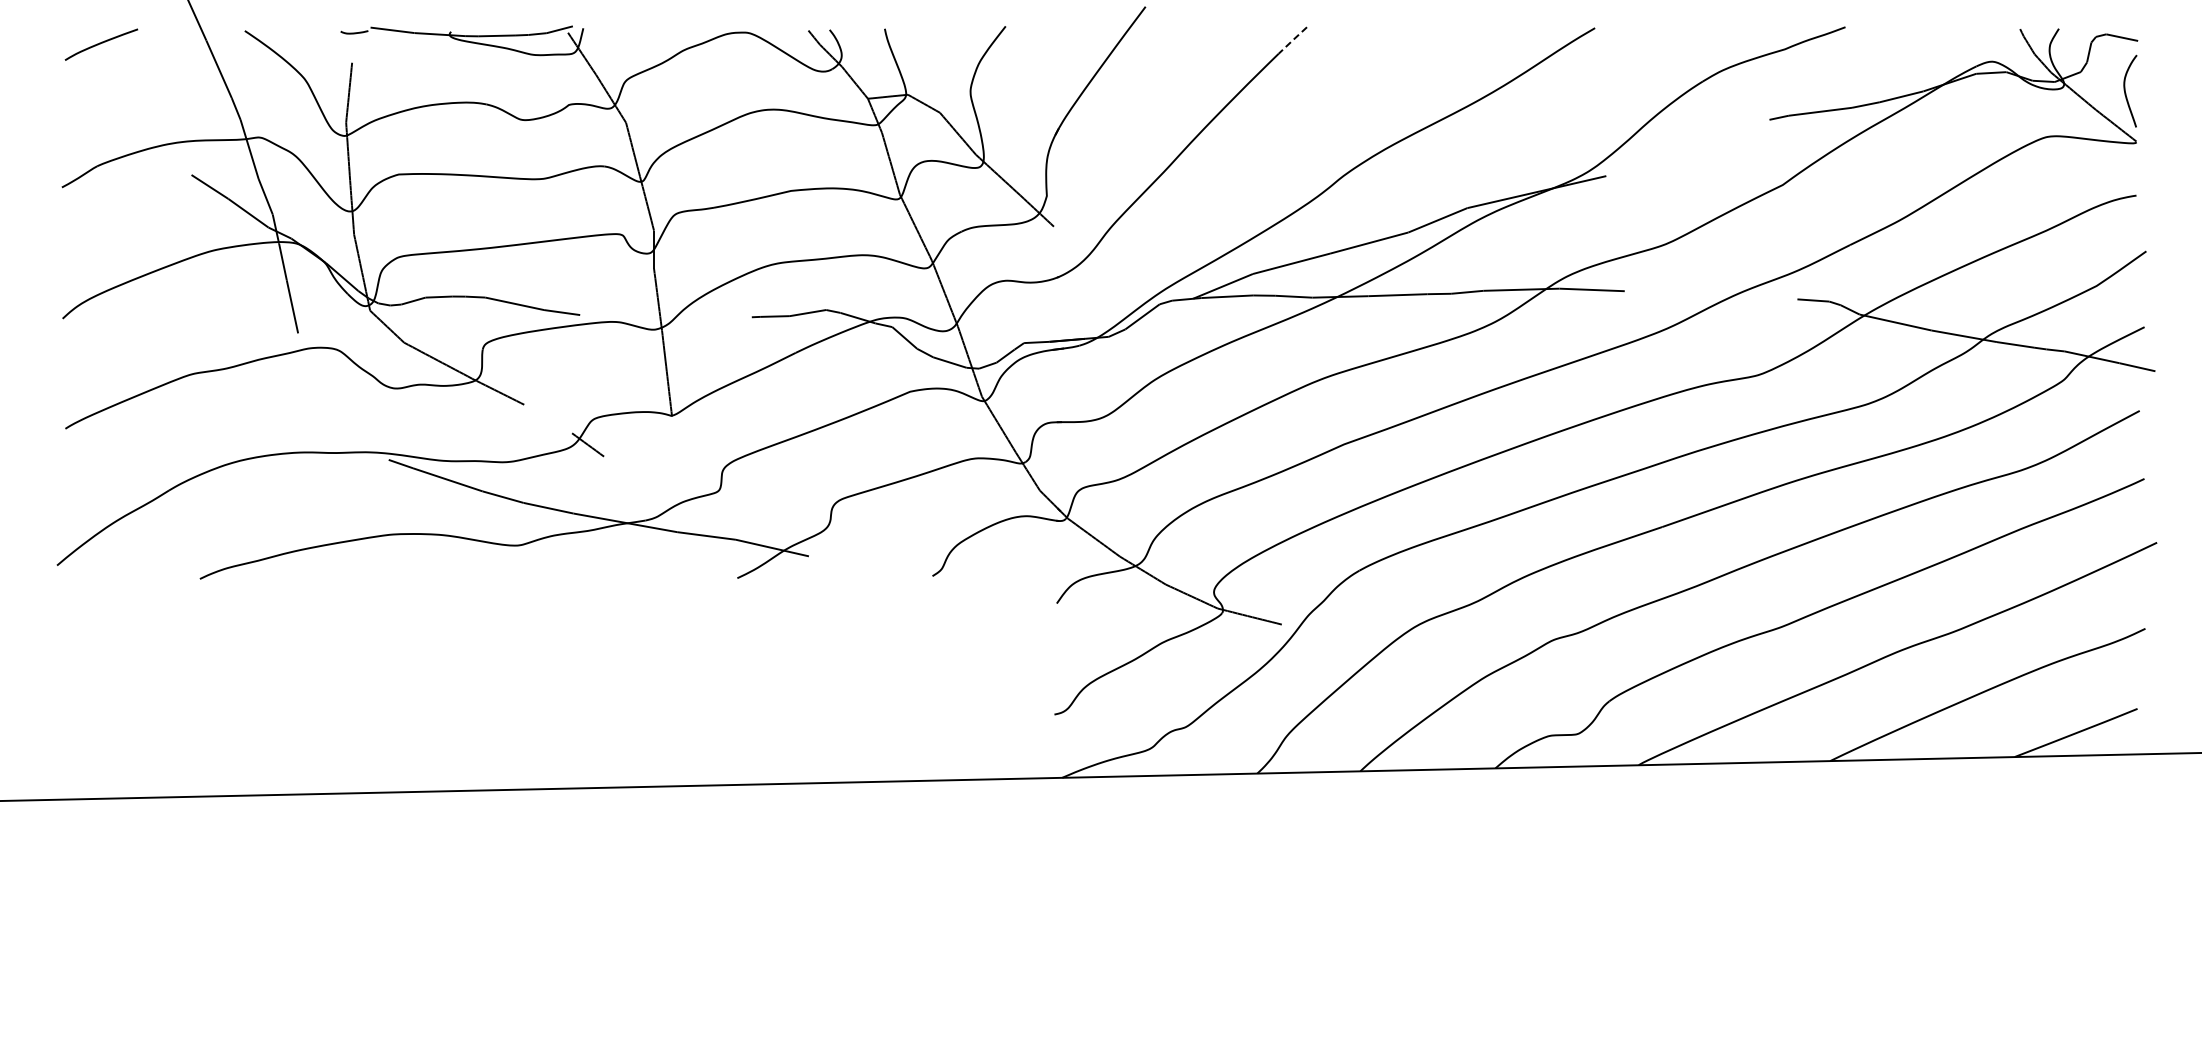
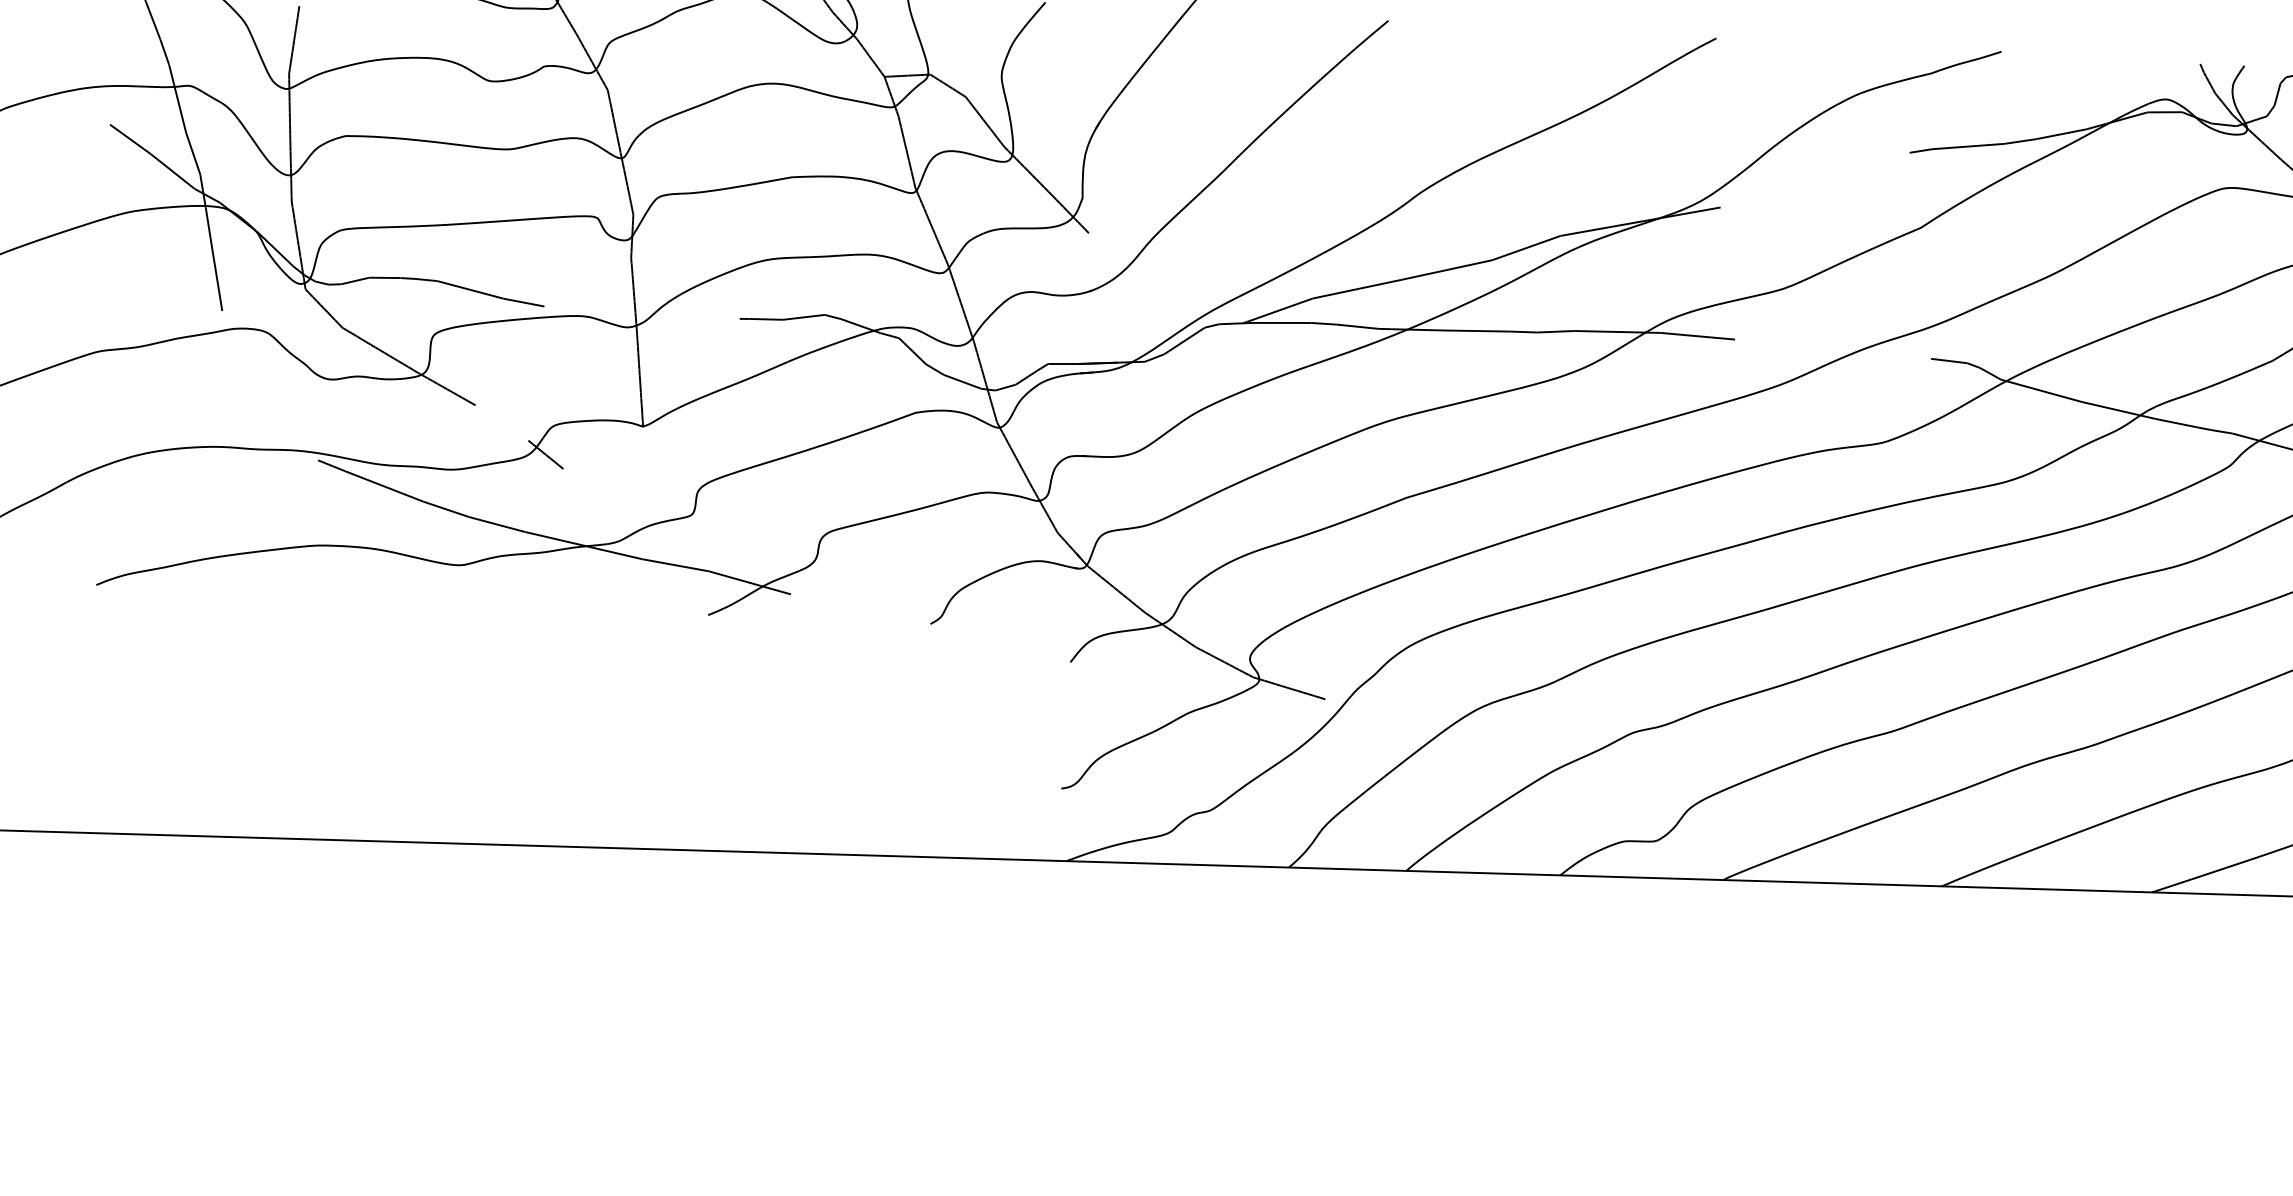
line: (1292, 40) -> (1371, 34), dashed -> solid

